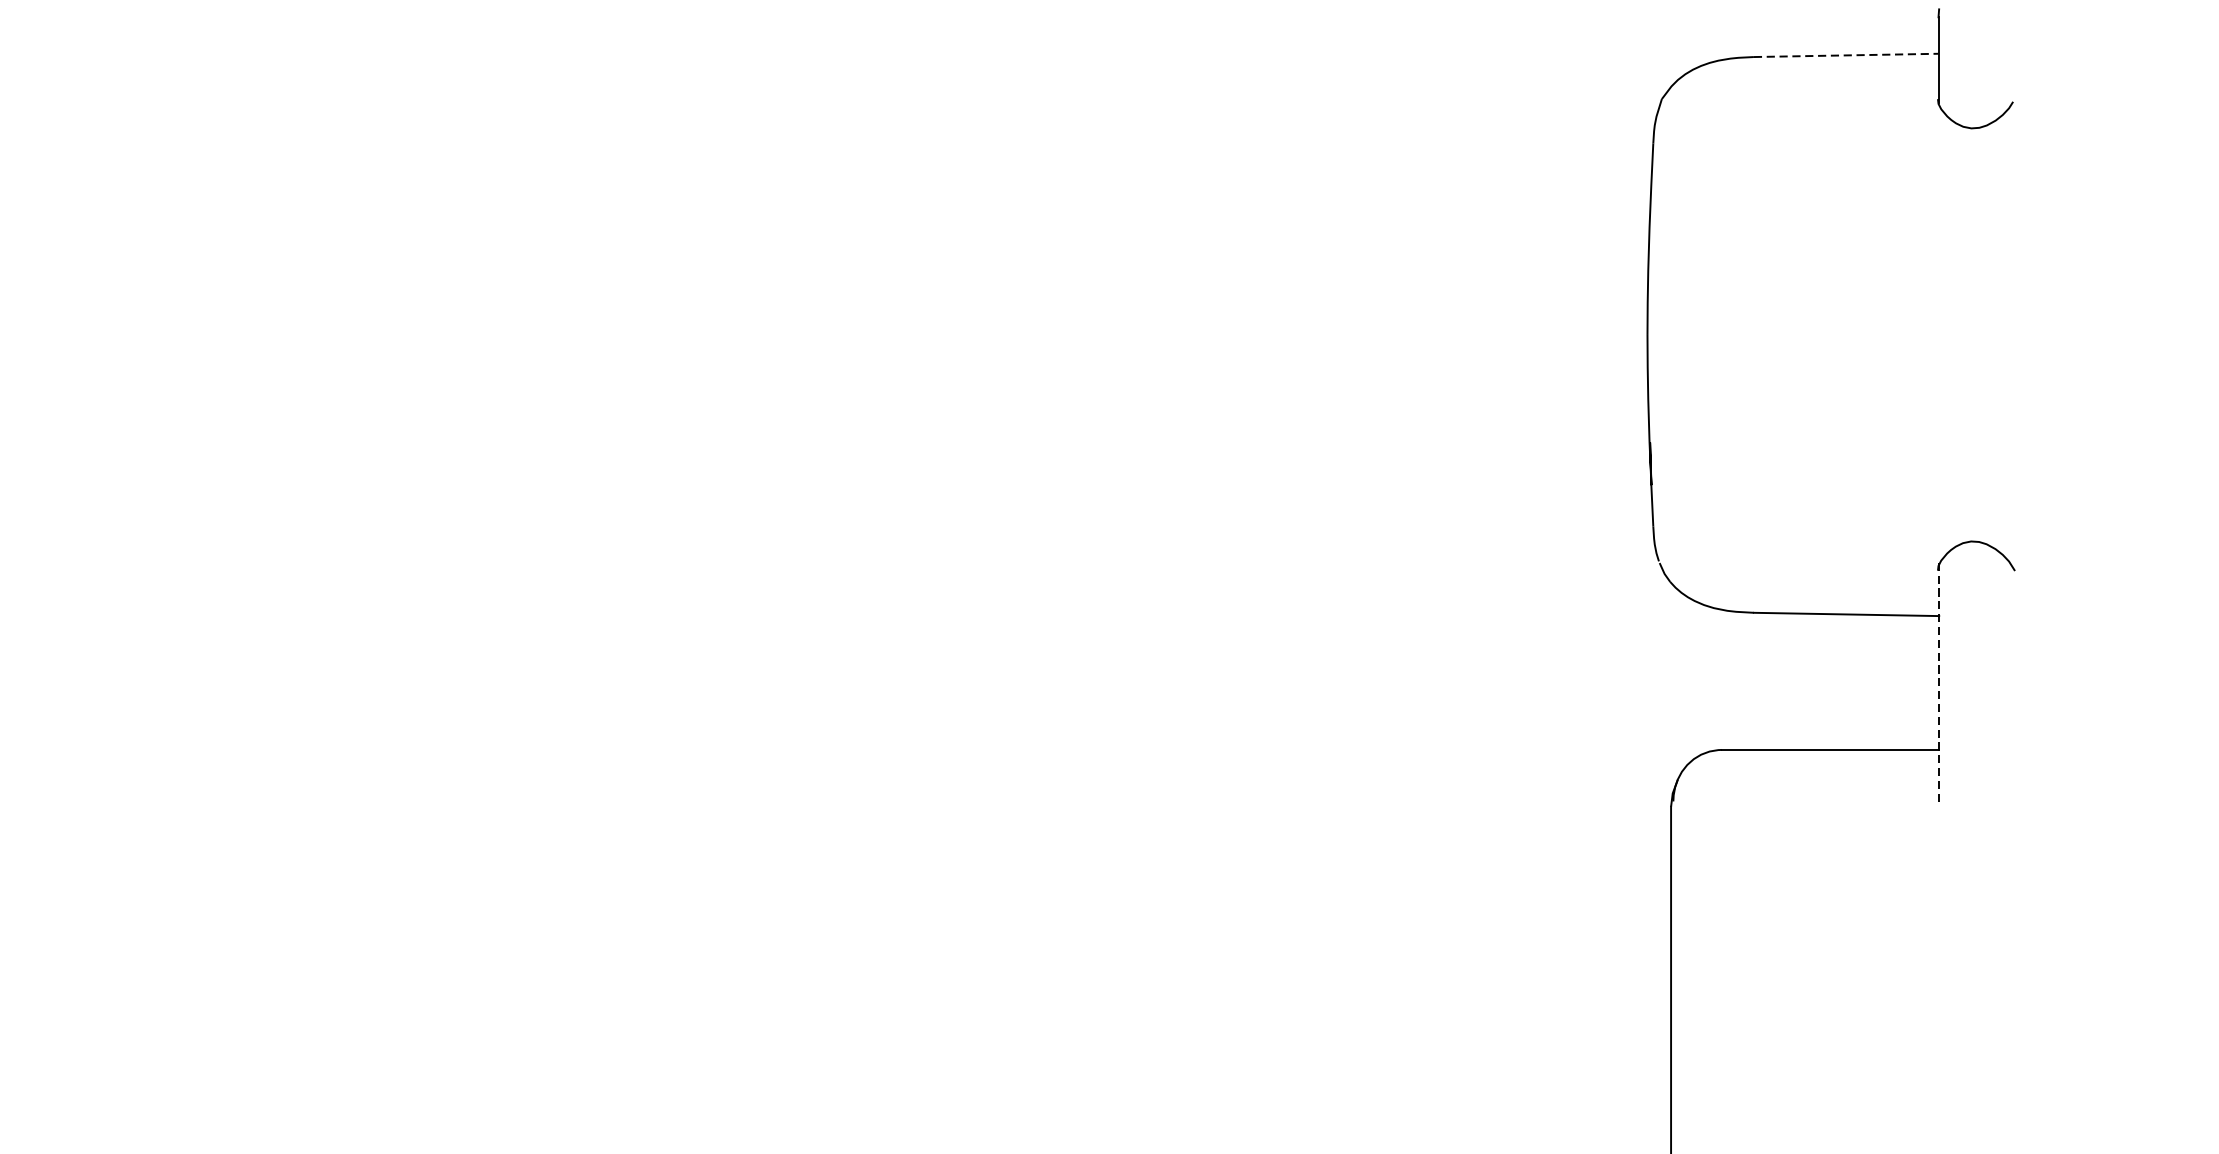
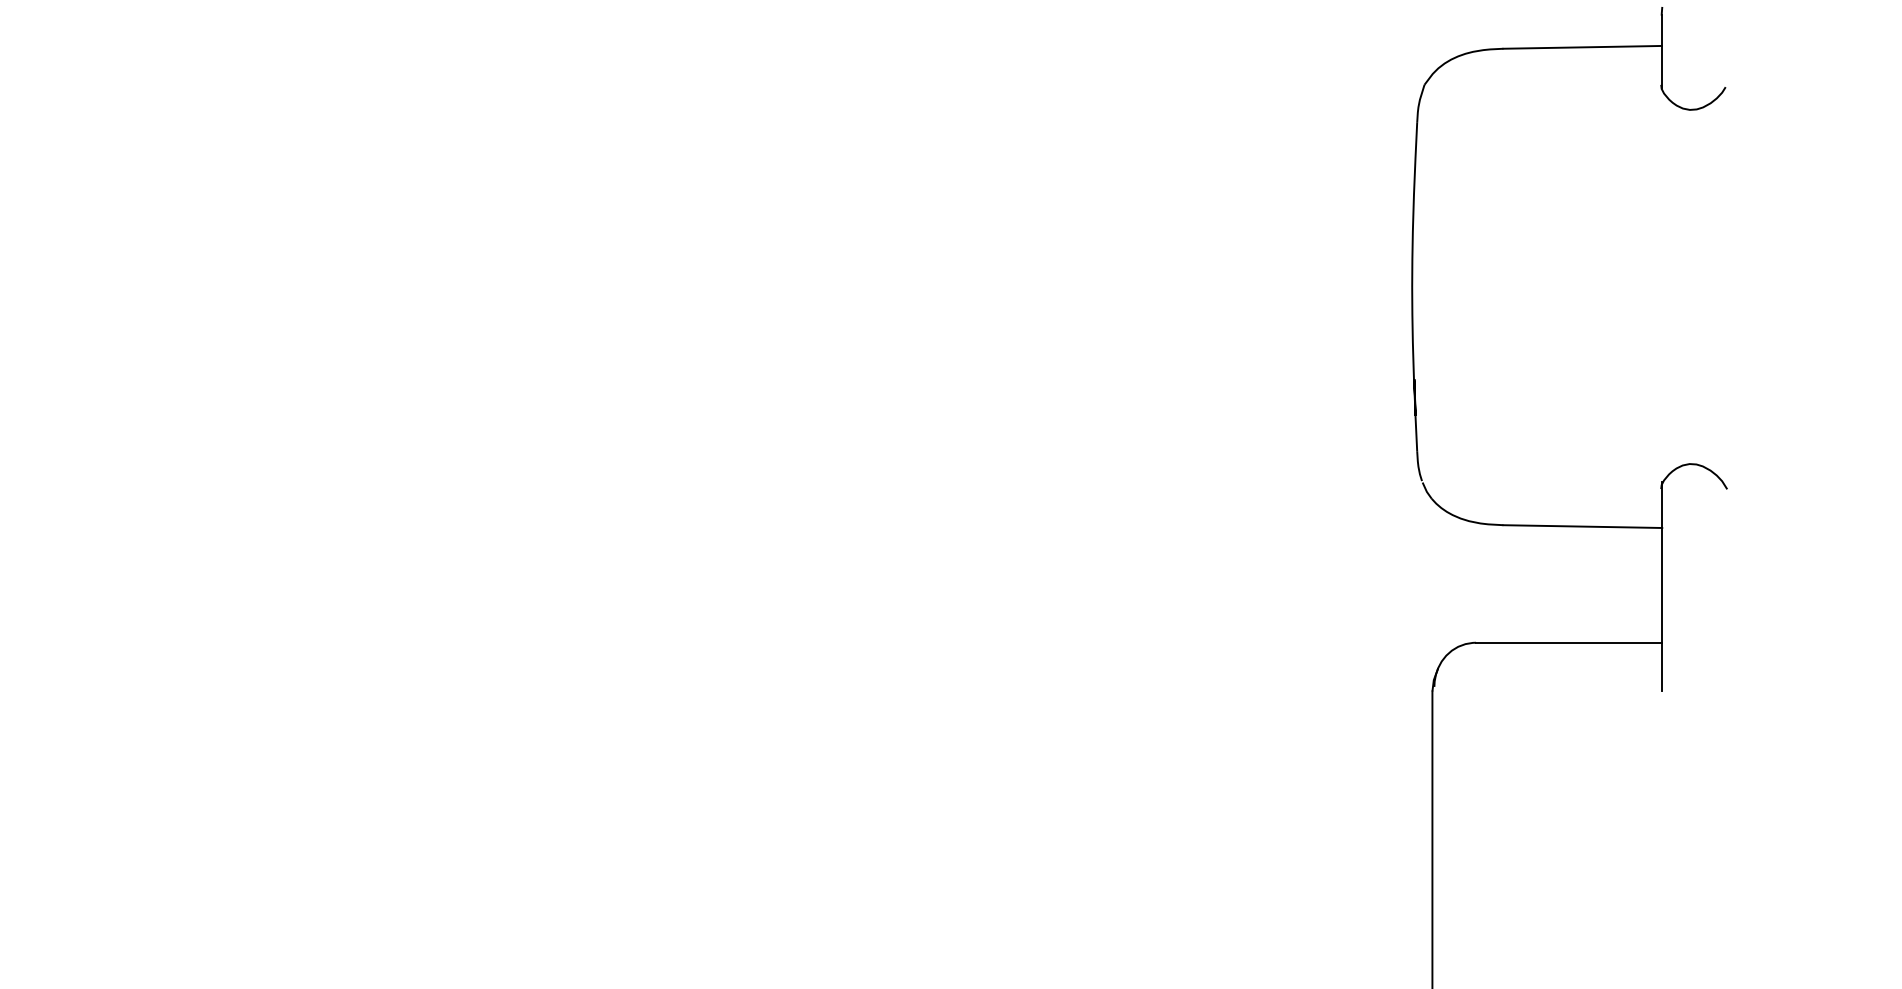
line: (1847, 55) -> (1583, 47), dashed -> solid
line: (1938, 685) -> (1661, 587), dashed -> solid

